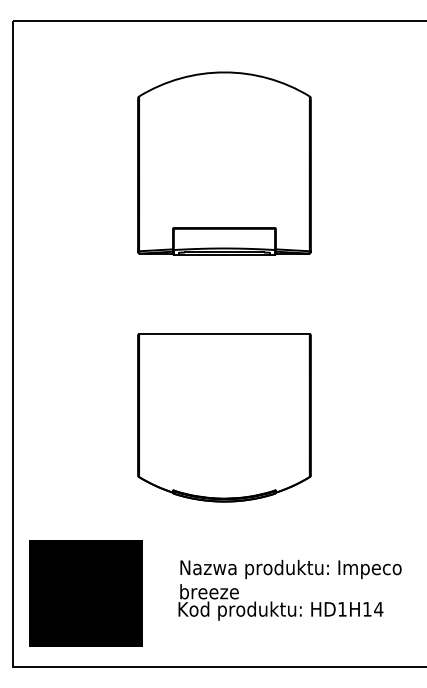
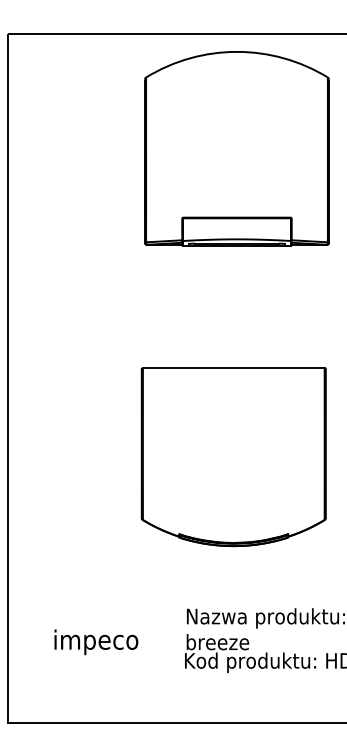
part: (224, 163) -> (237, 148), moved
fill: (86, 593) -> (86, 643), removed

